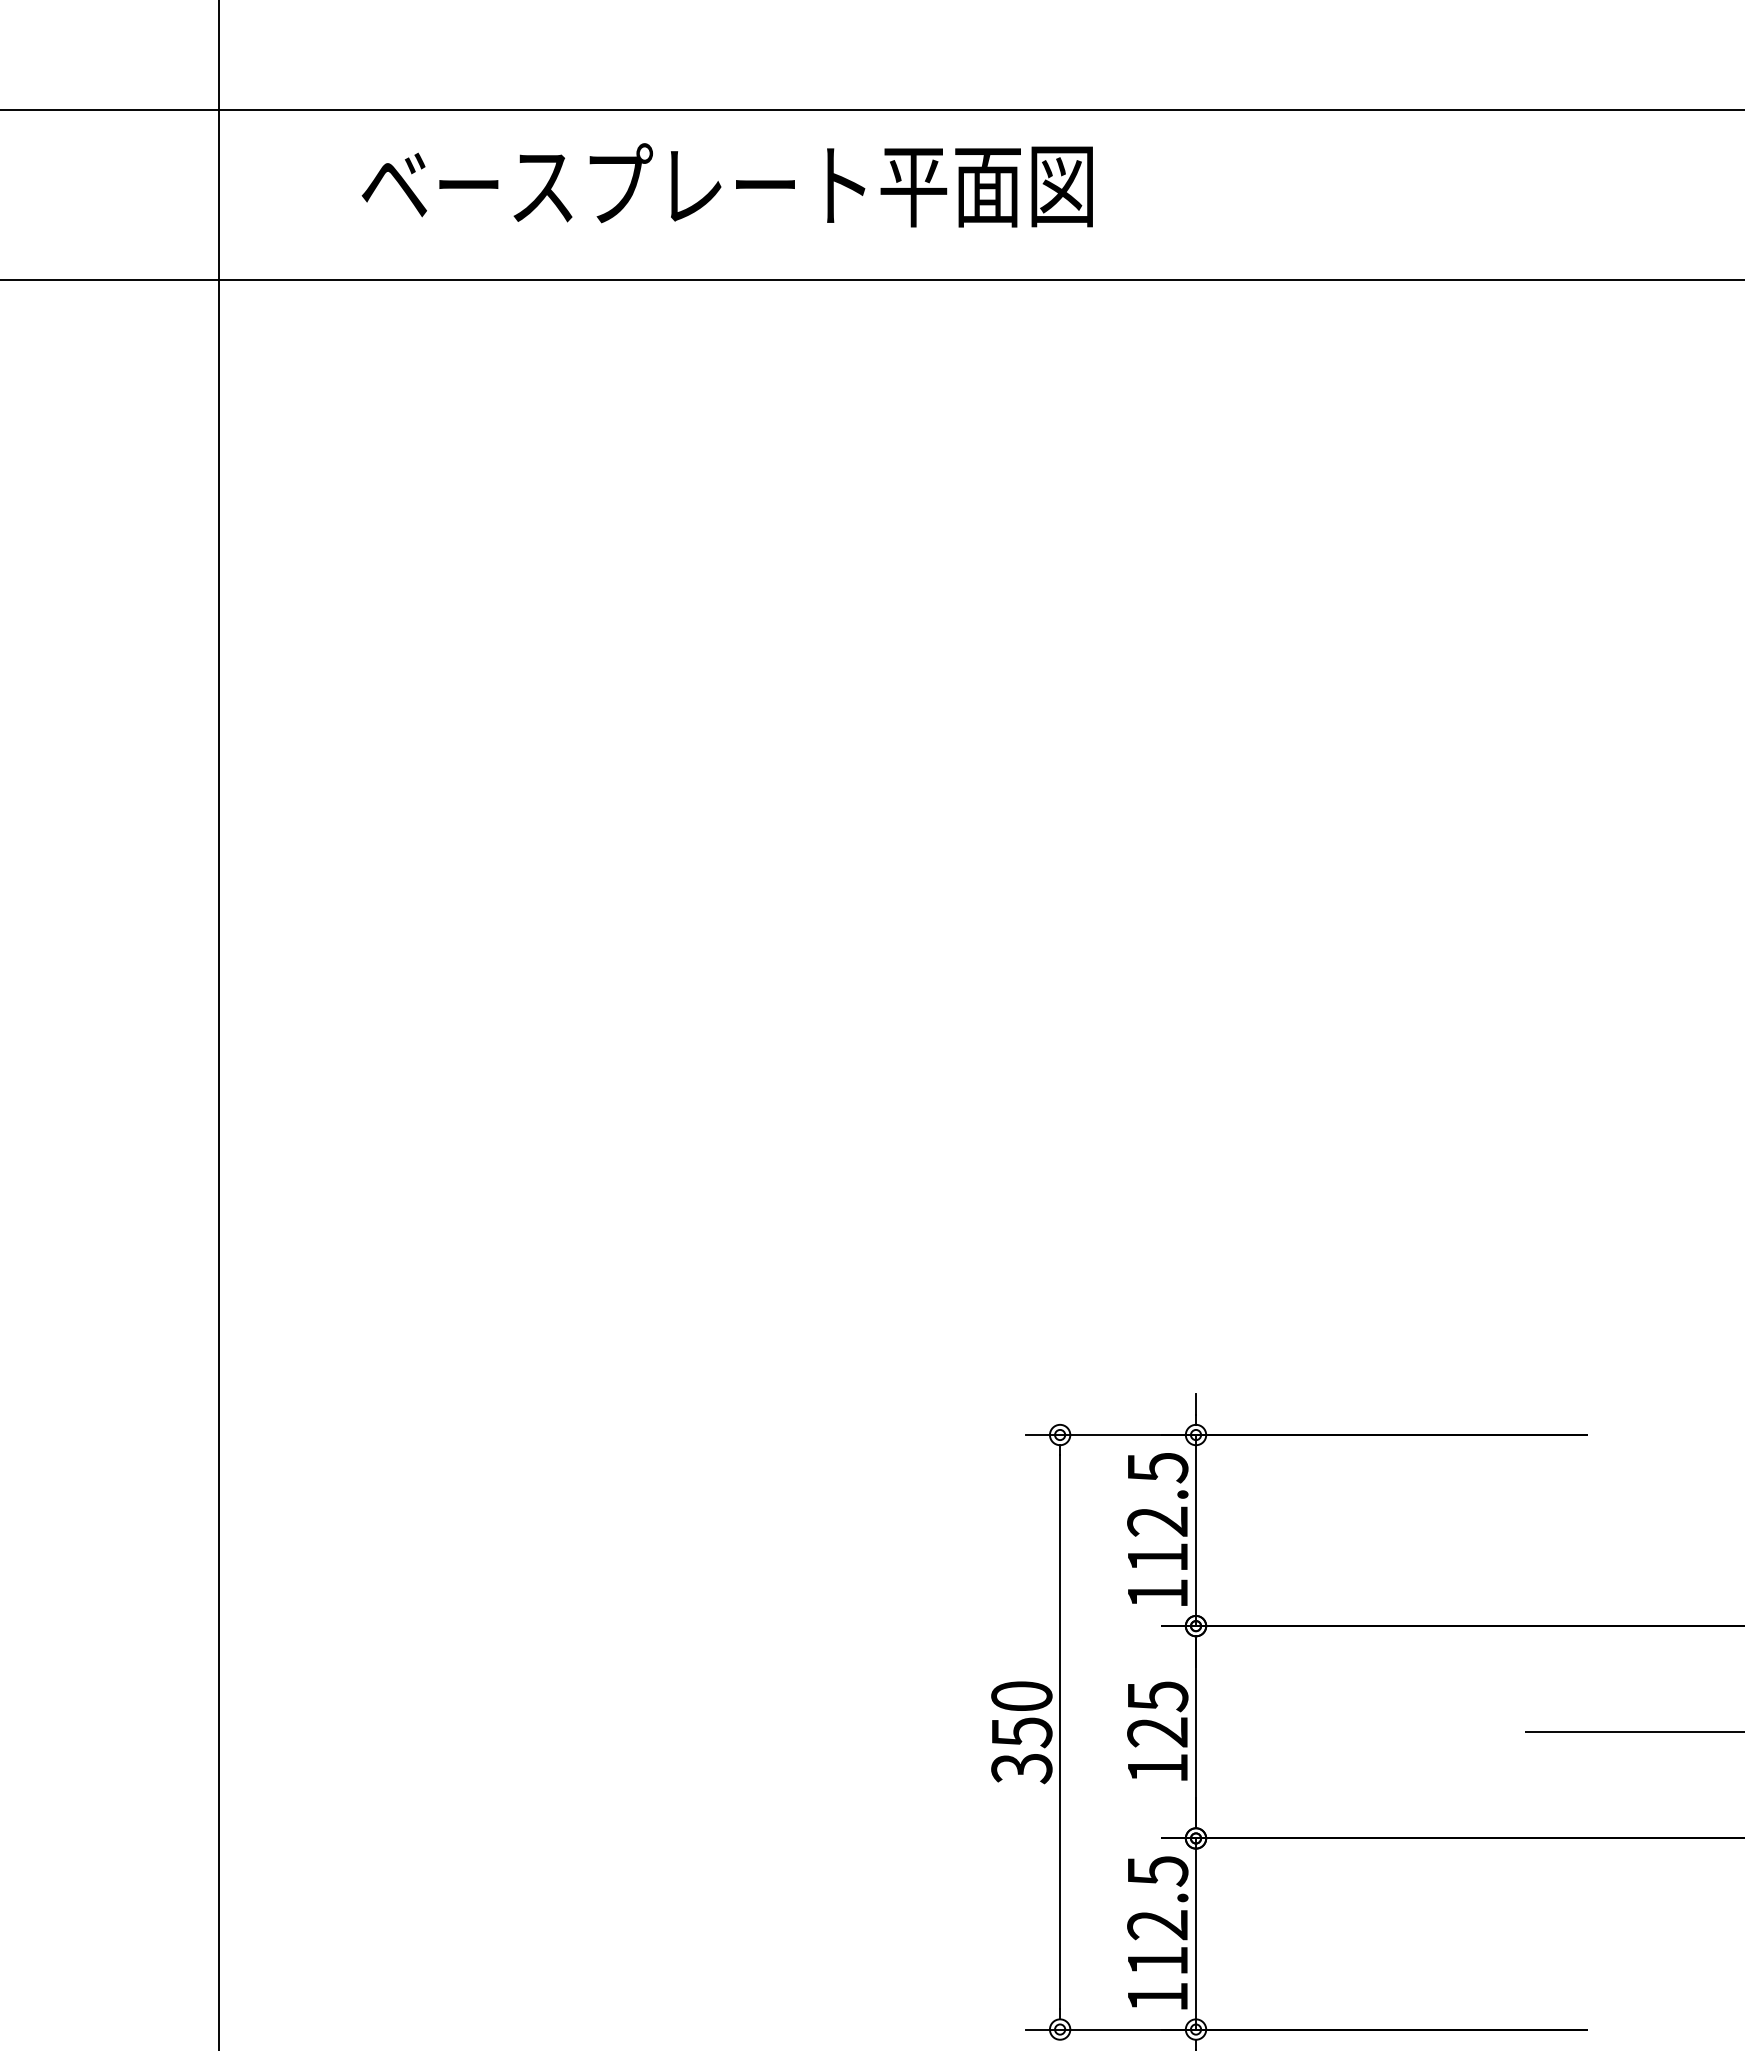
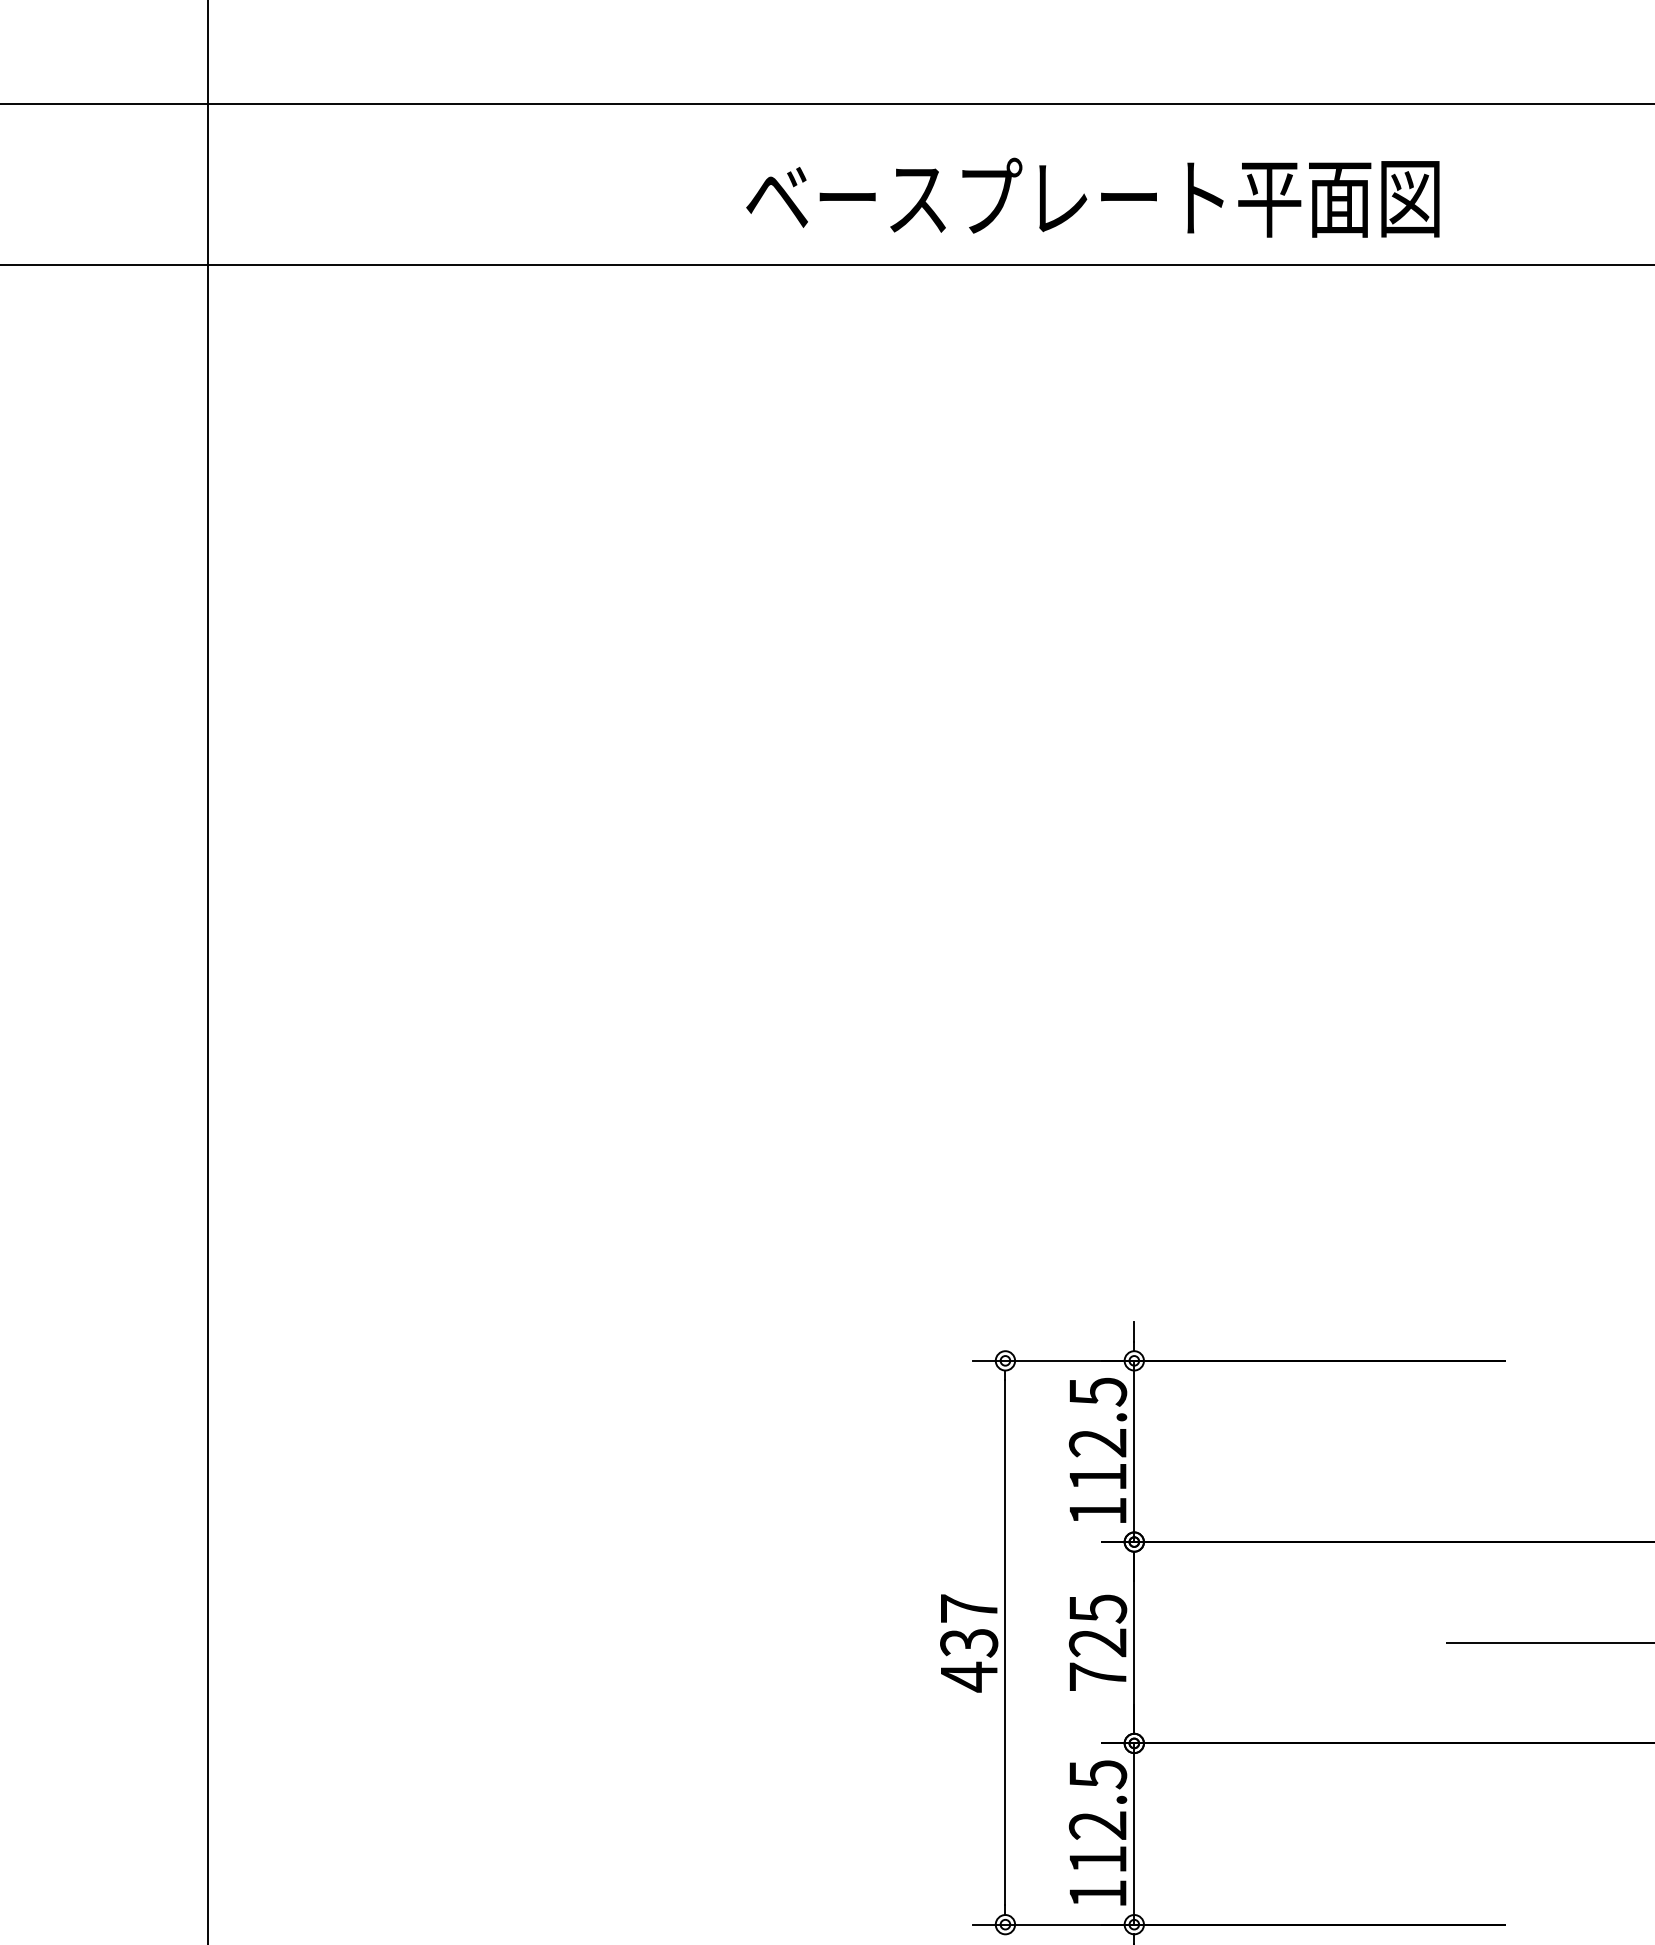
text: (726, 185) -> (1092, 197), moved
text: (1022, 1733) -> (969, 1643), 350 -> 437
text: (1157, 1767) -> (1097, 1676), 125 -> 725

